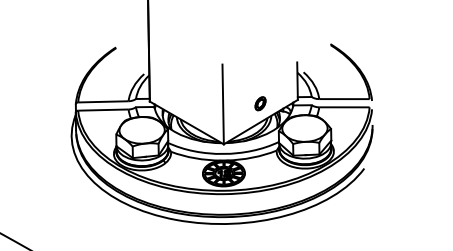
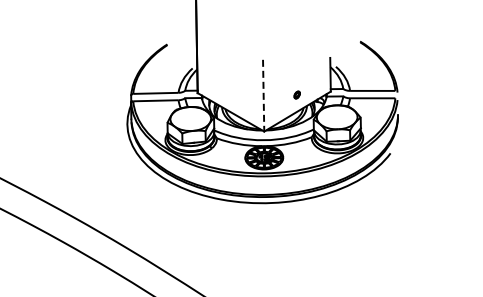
part: (259, 103) -> (296, 94), size x0.6
line: (223, 104) -> (263, 95), solid -> dashed

